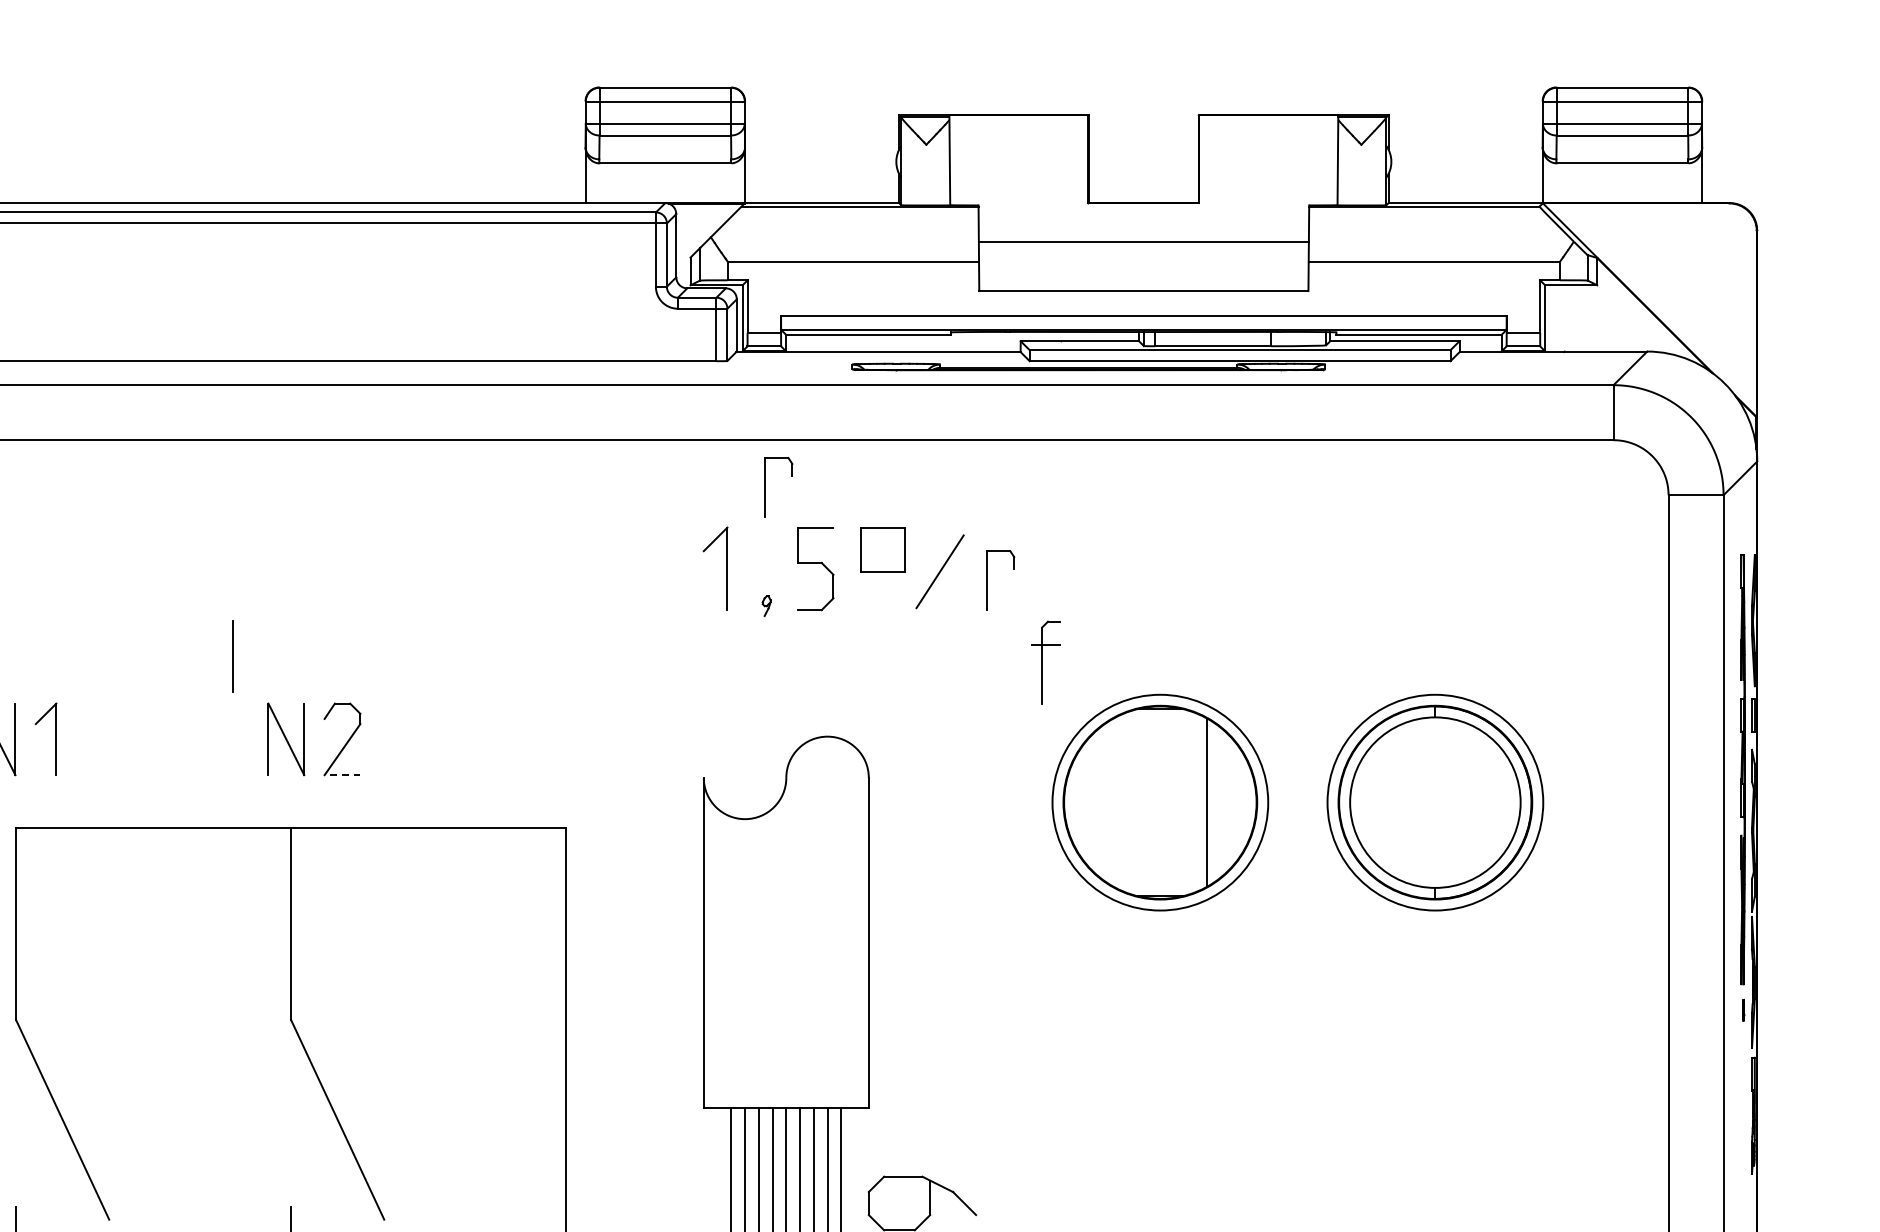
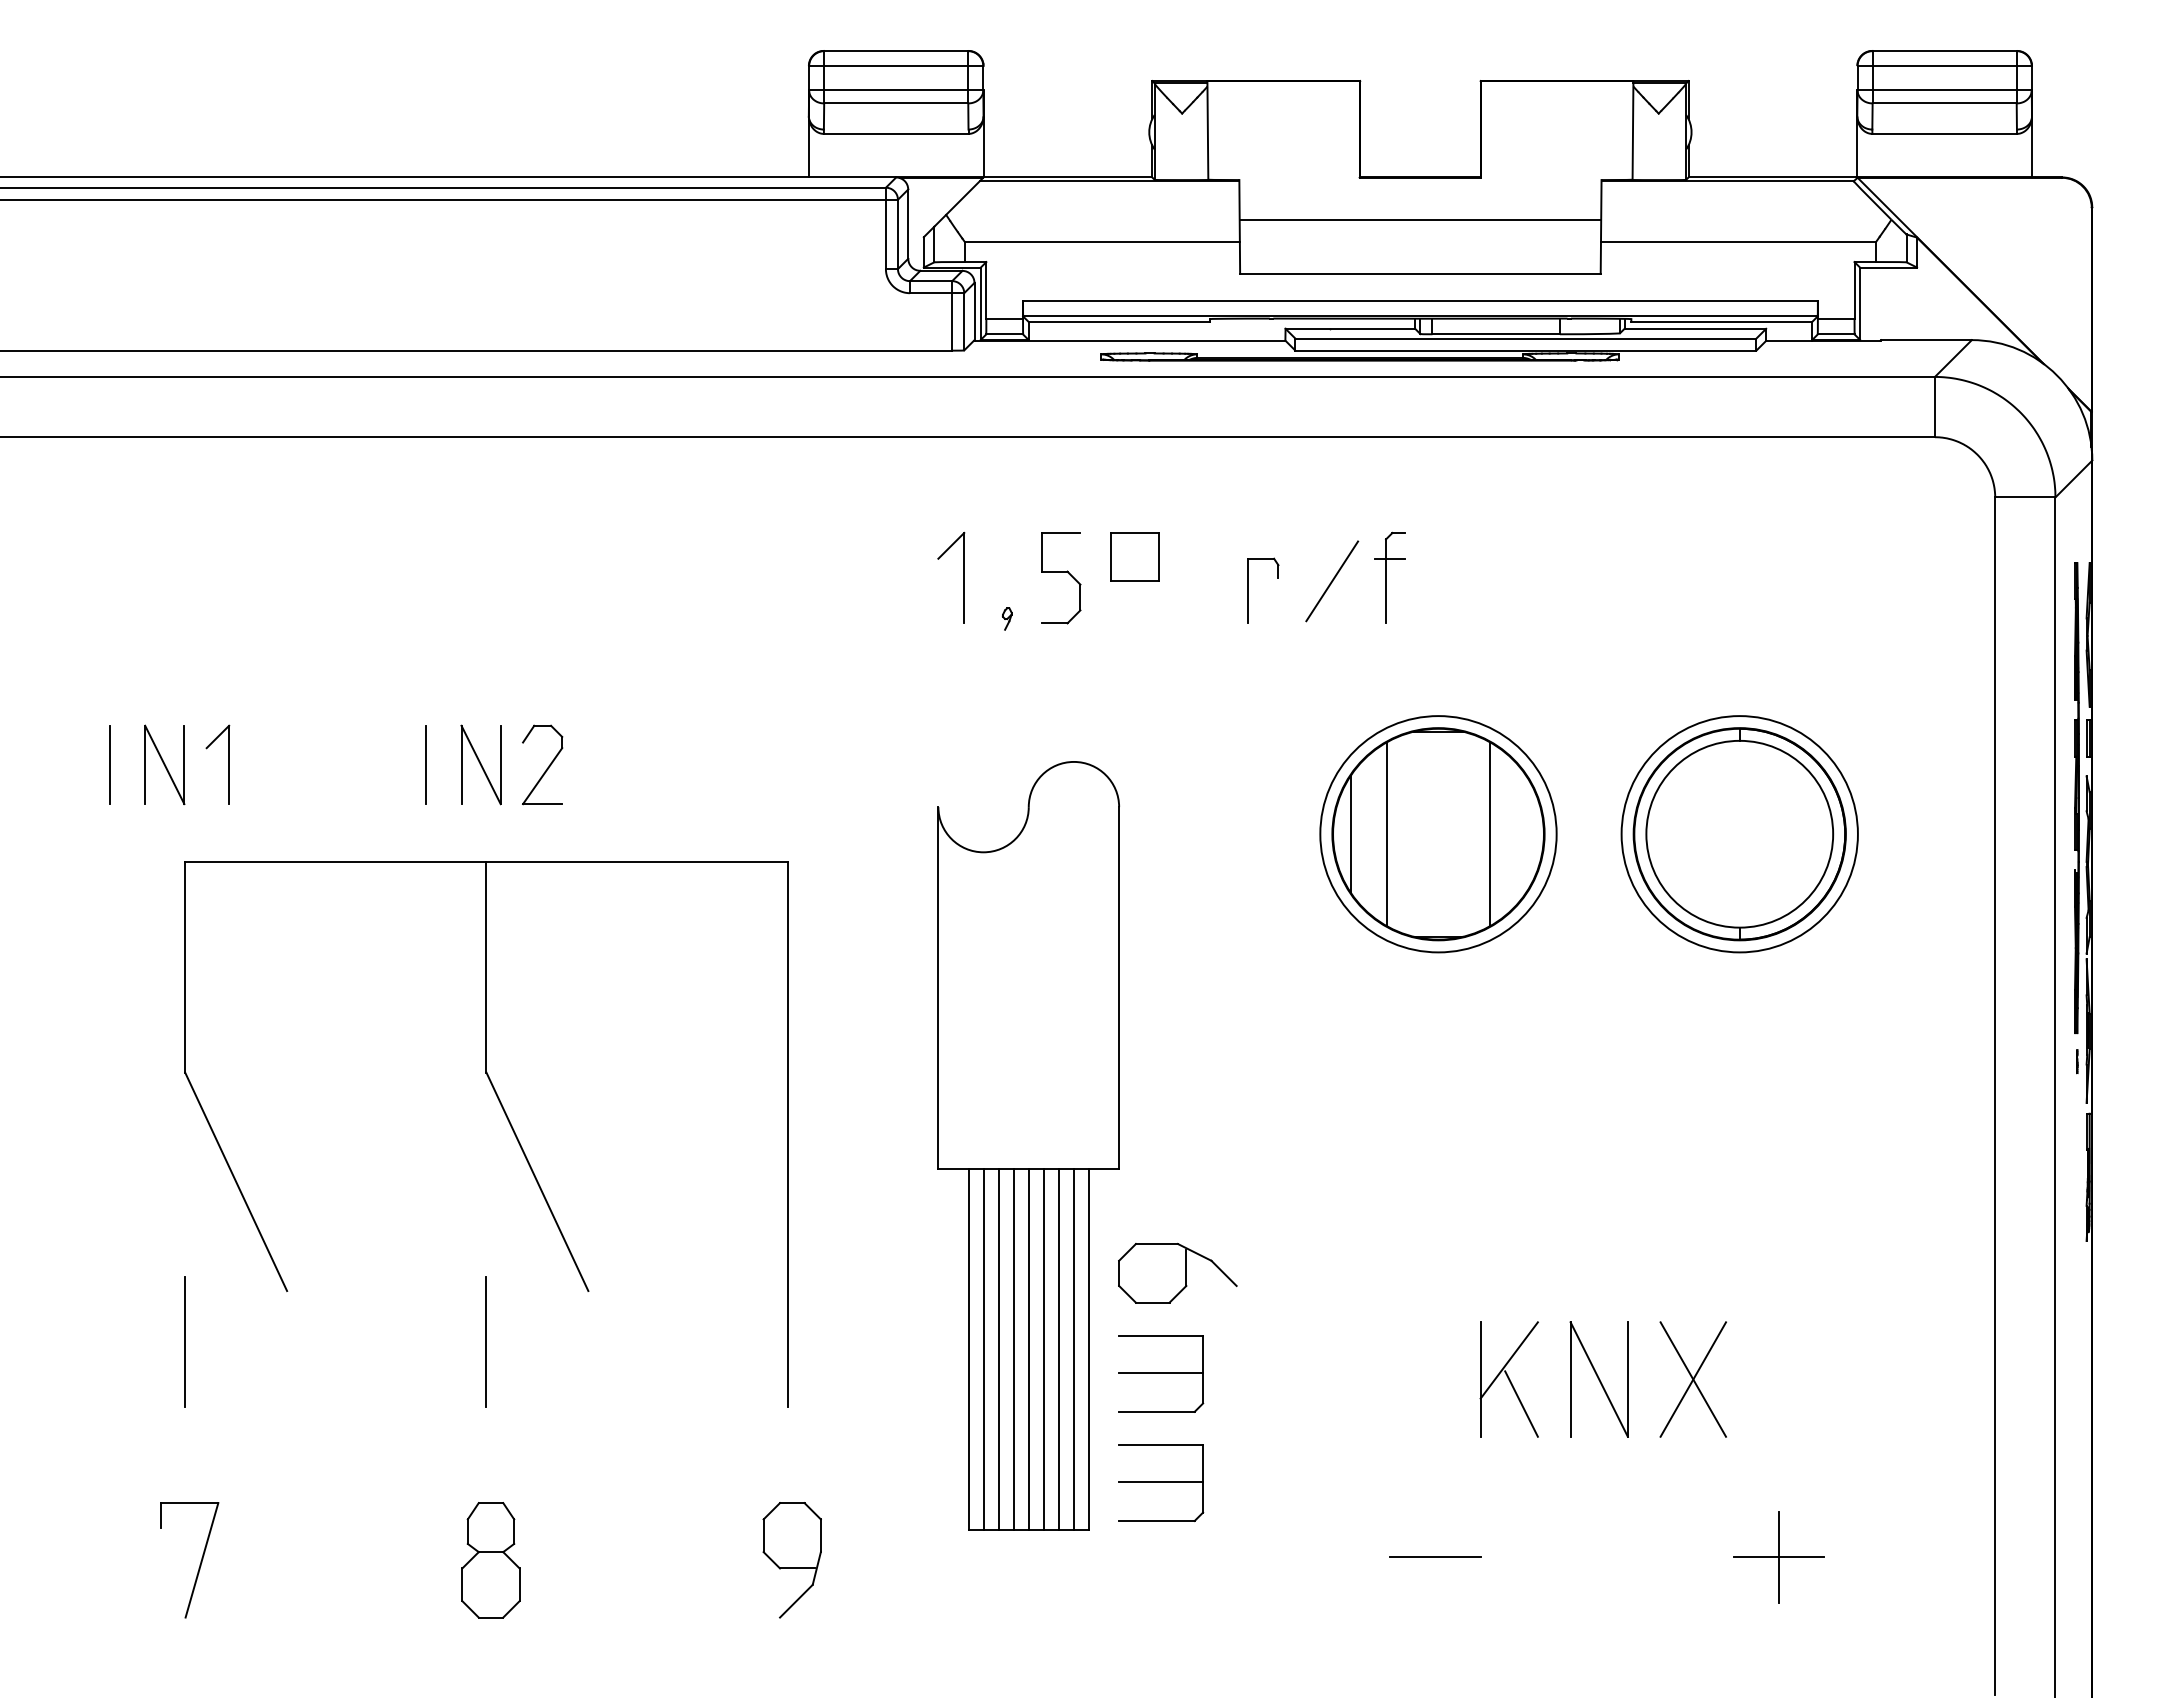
part: (765, 487) -> (1005, 488), removed
line: (940, 571) -> (1332, 581), moved
line: (232, 655) -> (425, 764), moved
part: (1045, 662) -> (1389, 577), moved
line: (342, 775) -> (542, 804), dashed -> solid
line: (1080, 802) -> (1351, 834), added
line: (1113, 802) -> (1387, 834), added

